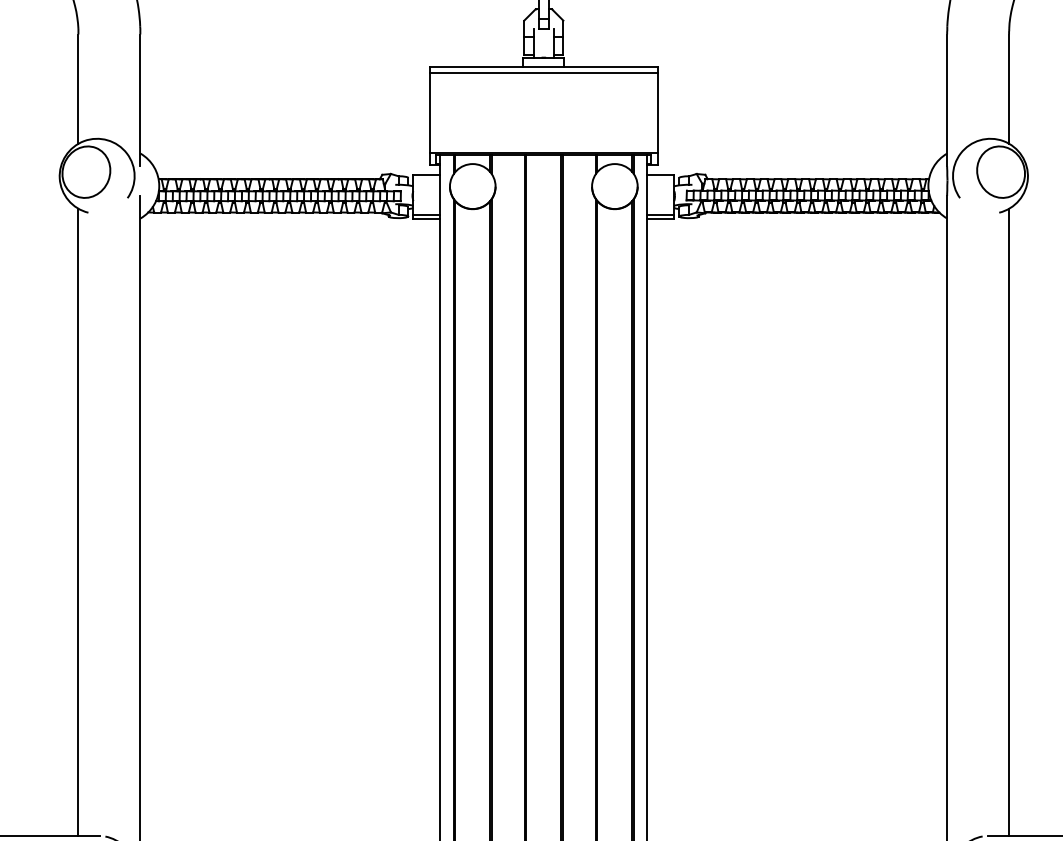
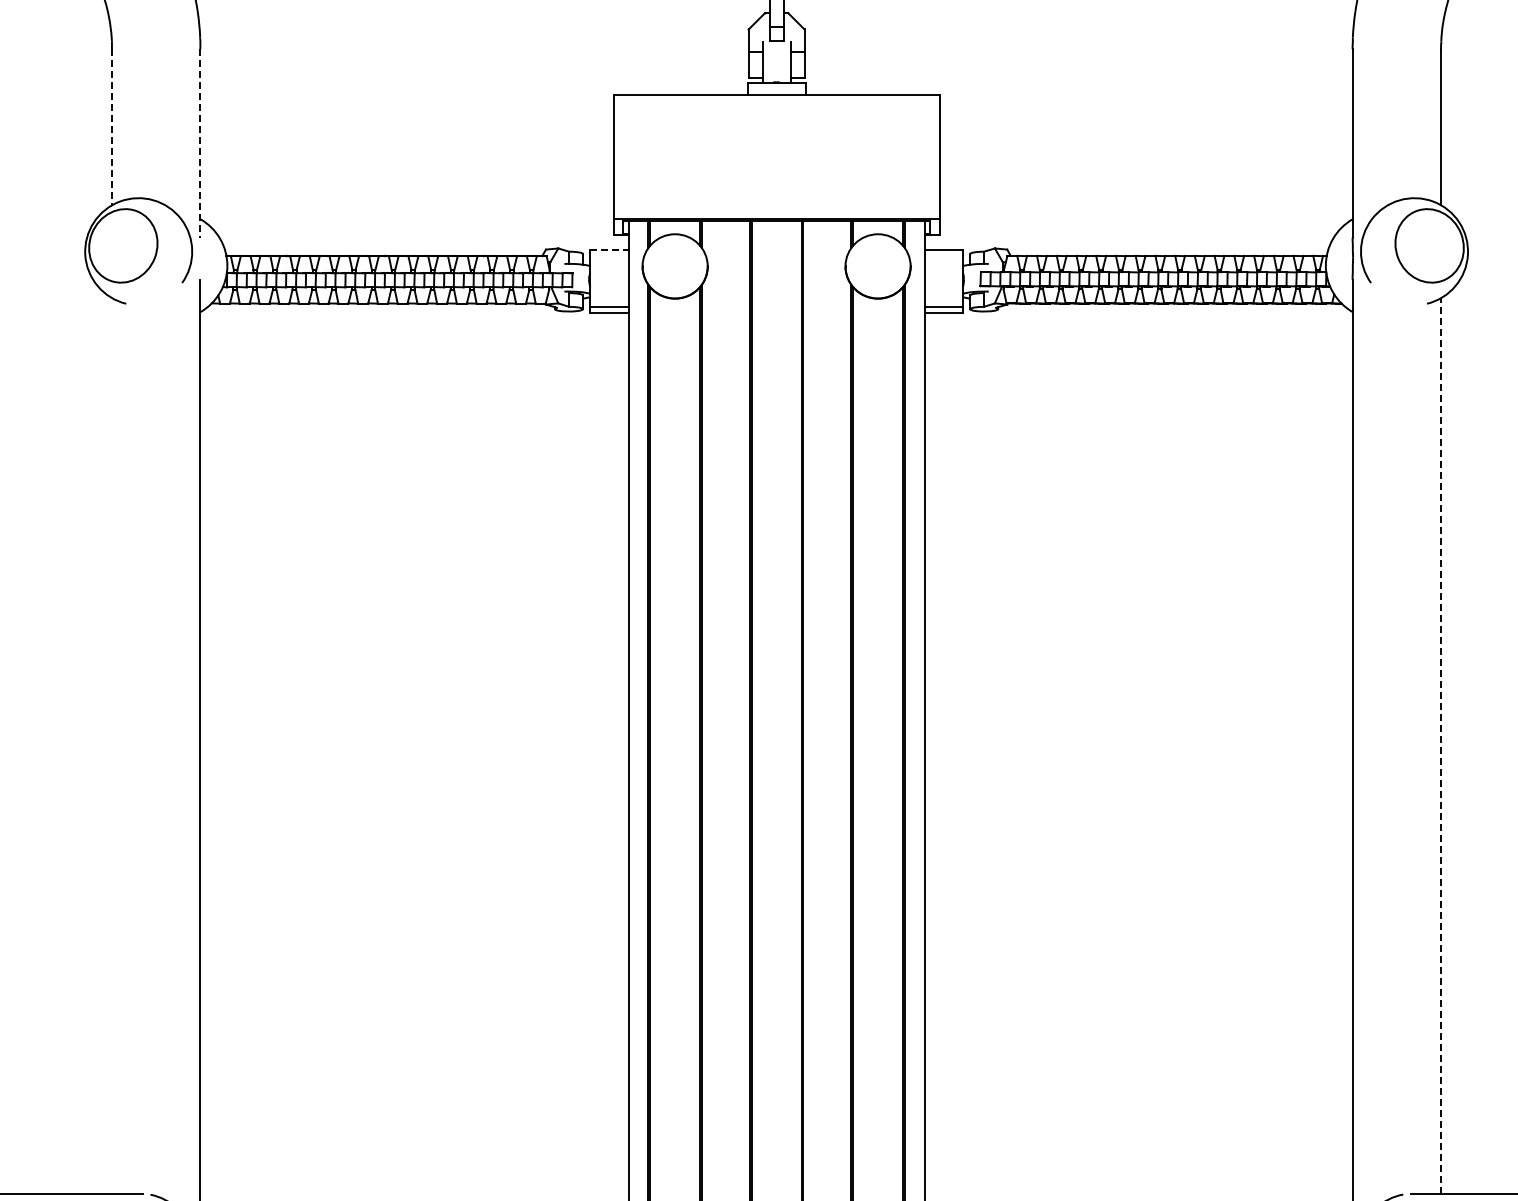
line: (543, 73) -> (776, 104), removed
line: (78, 89) -> (111, 127), solid -> dashed
line: (140, 100) -> (200, 143), solid -> dashed
line: (427, 175) -> (610, 250), solid -> dashed
line: (78, 522) -> (111, 746), removed
line: (1009, 522) -> (1441, 746), solid -> dashed

